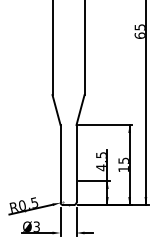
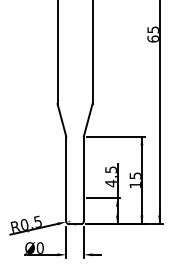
text: (36, 226) -> (40, 247), 3 -> 0

